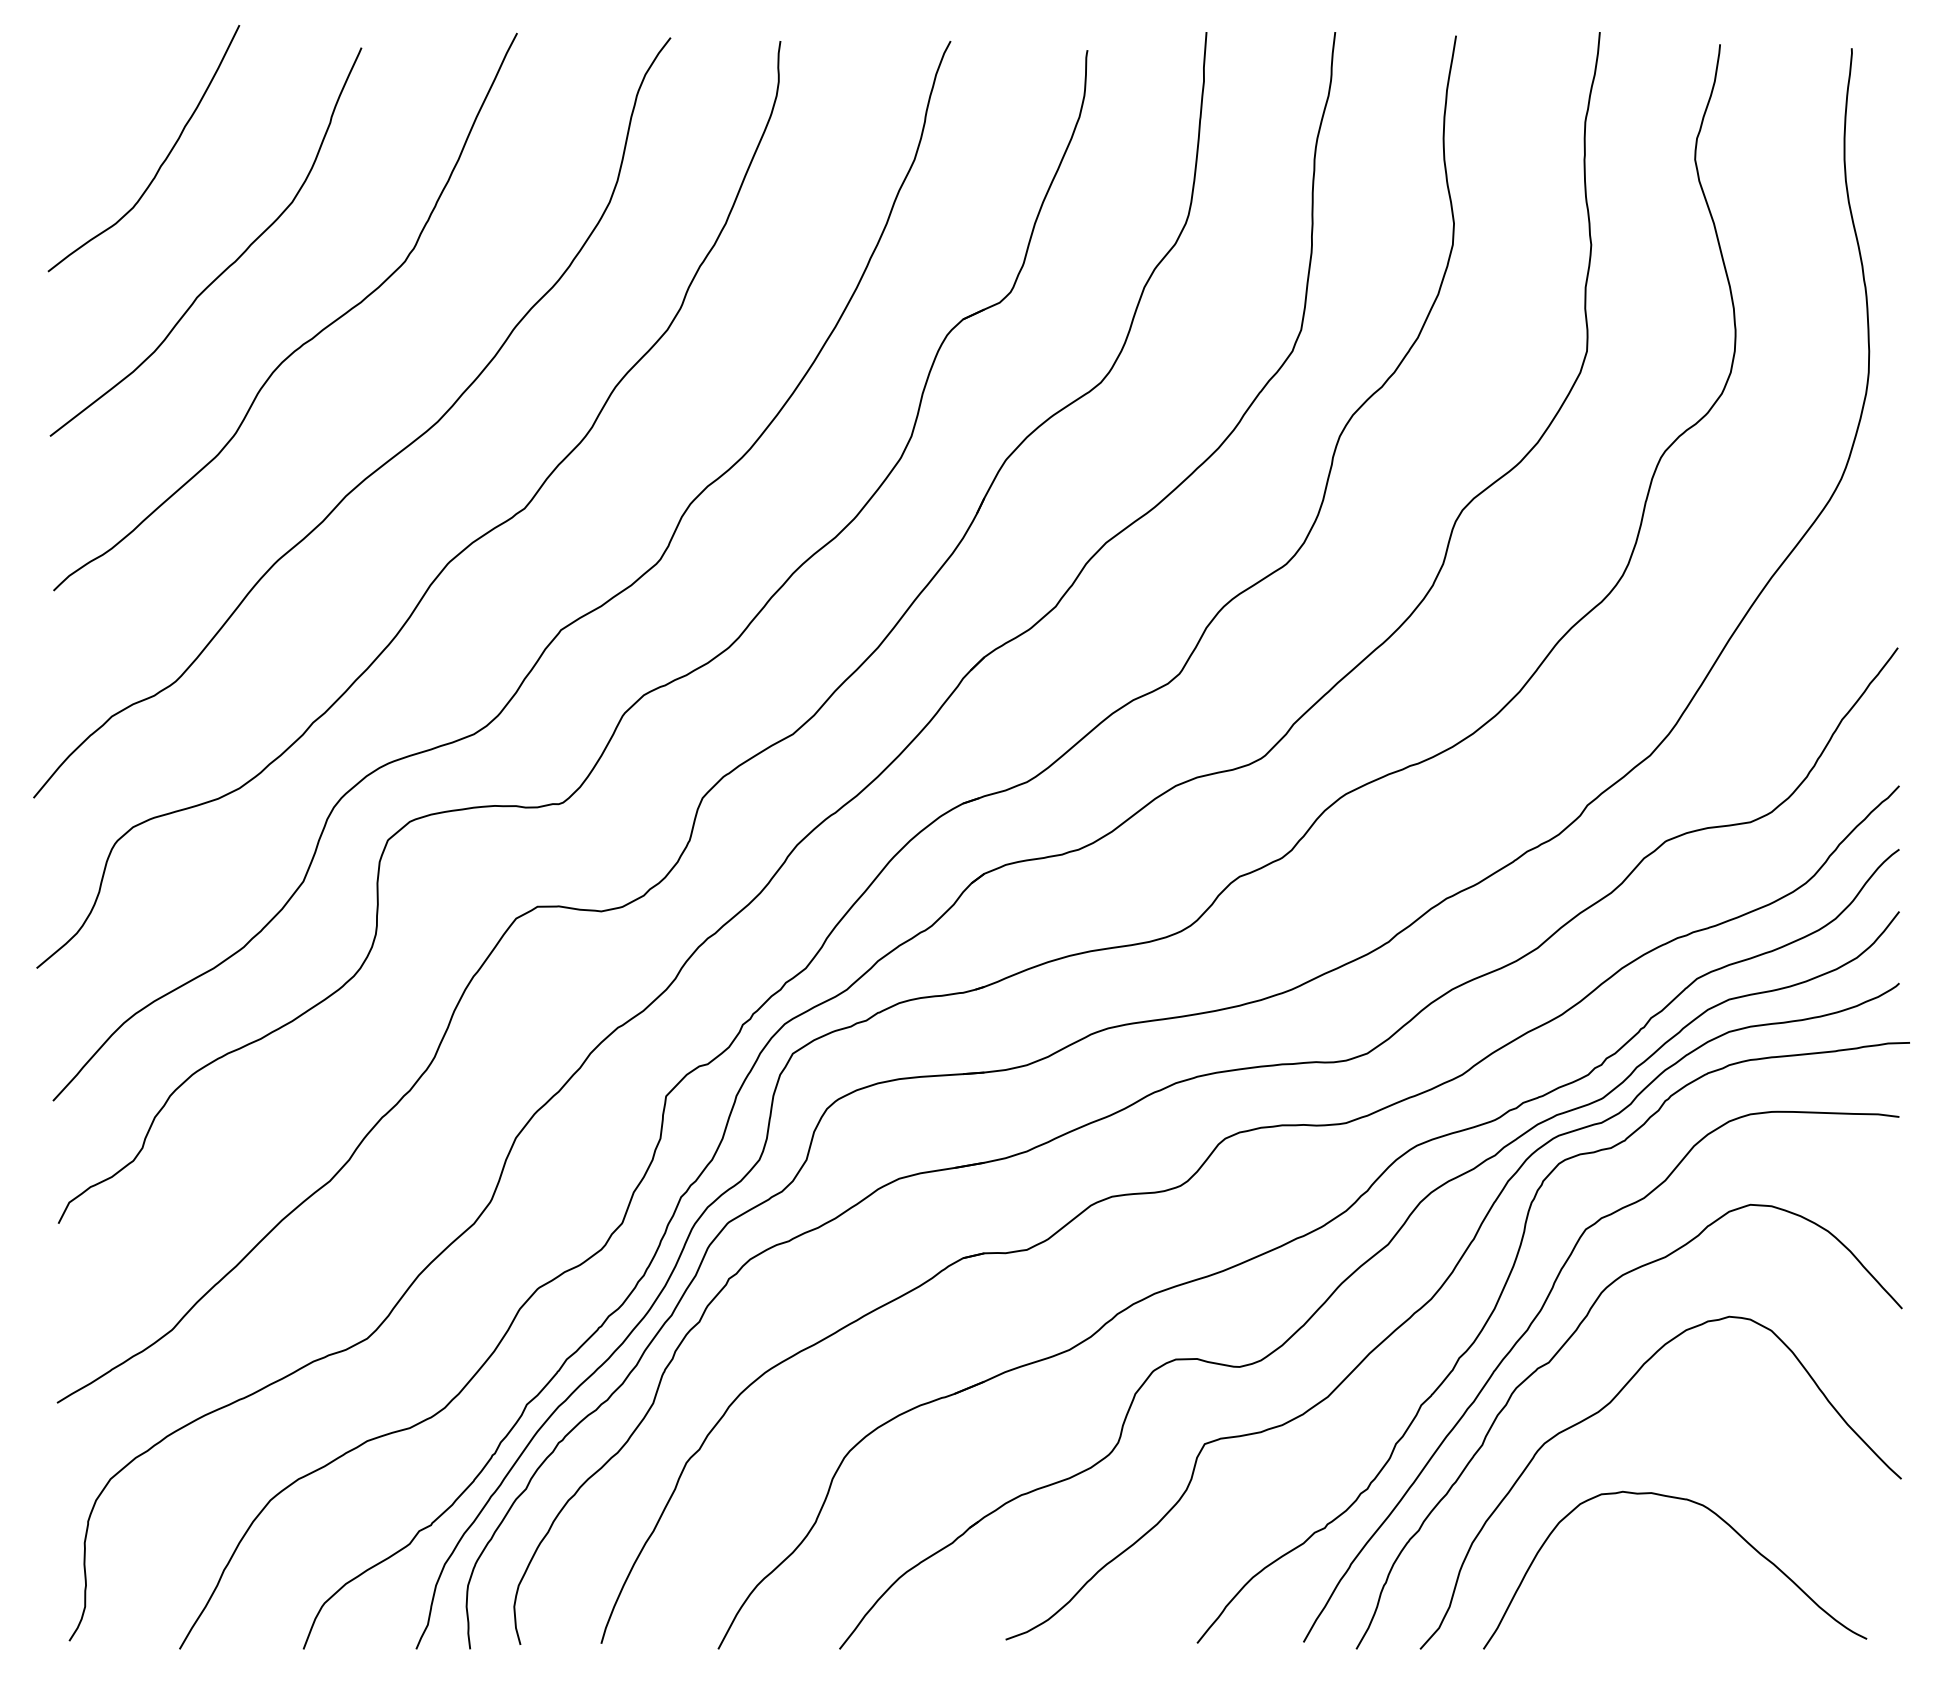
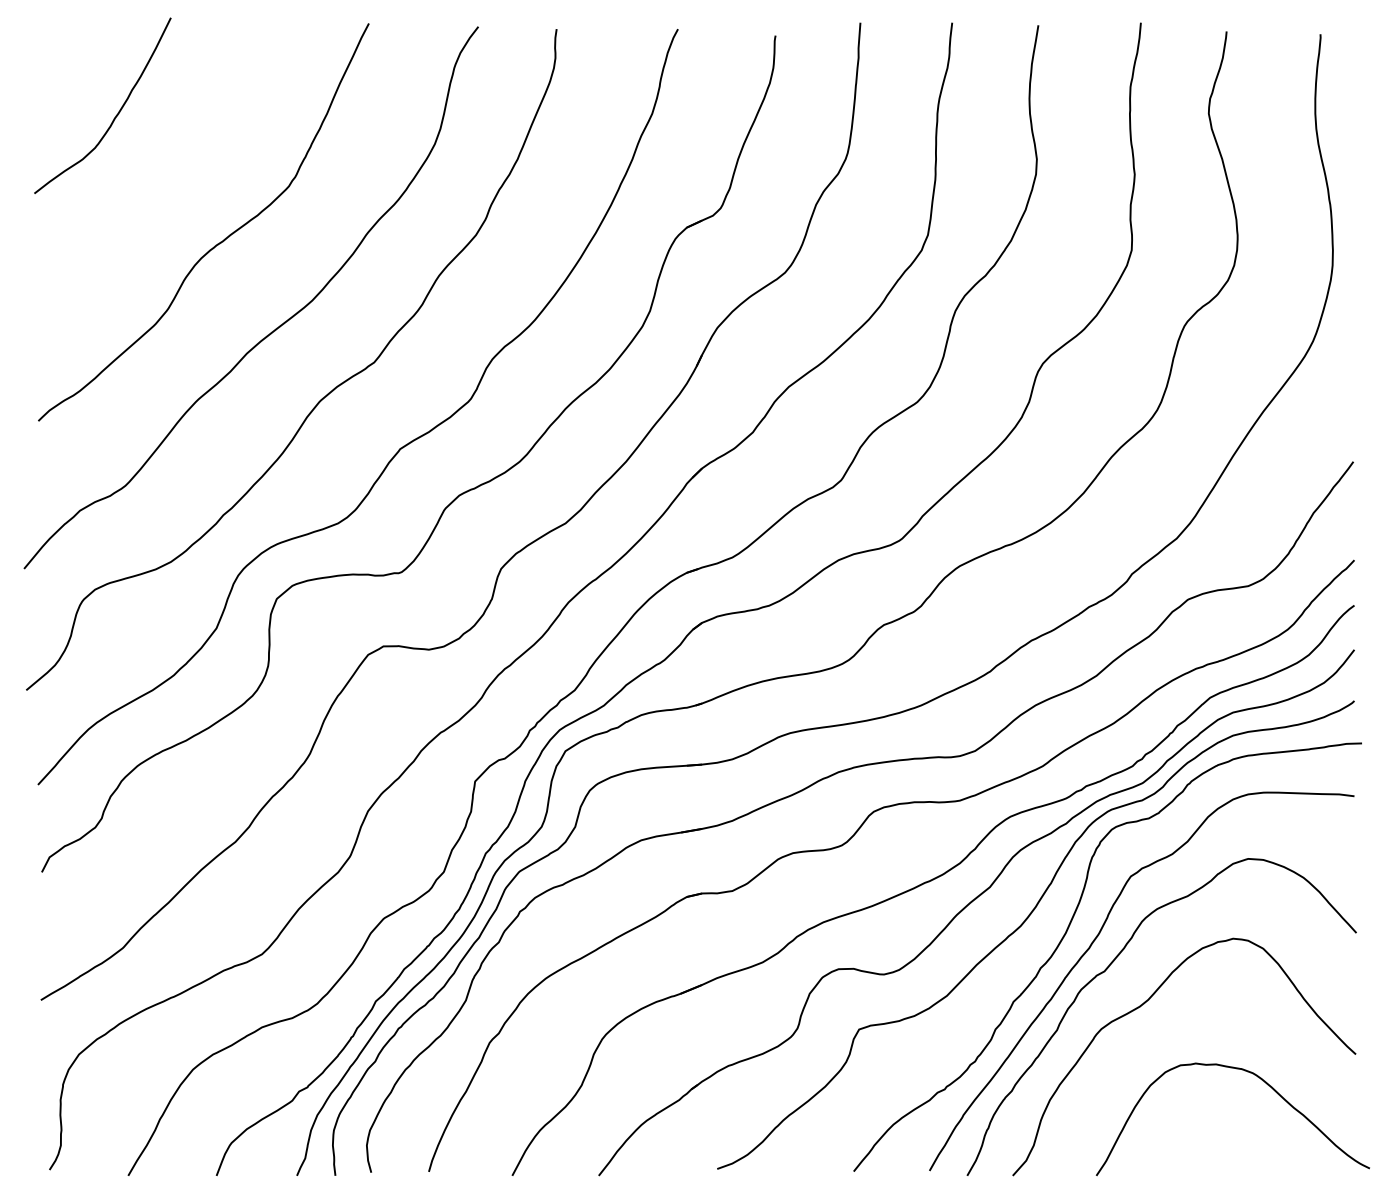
curve: (226, 267) -> (161, 190), removed
curve: (1720, 1519) -> (1265, 1083), moved

